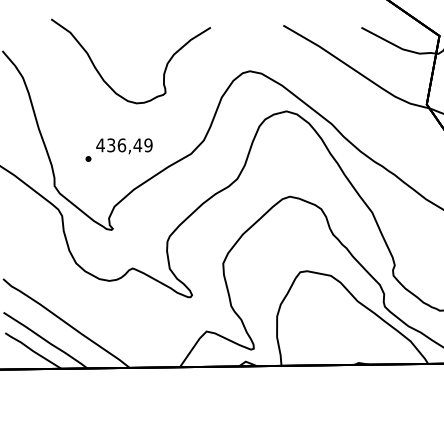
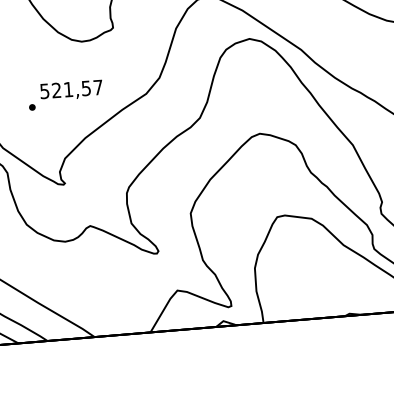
text: (124, 145) -> (71, 89), 436,49 -> 521,57

